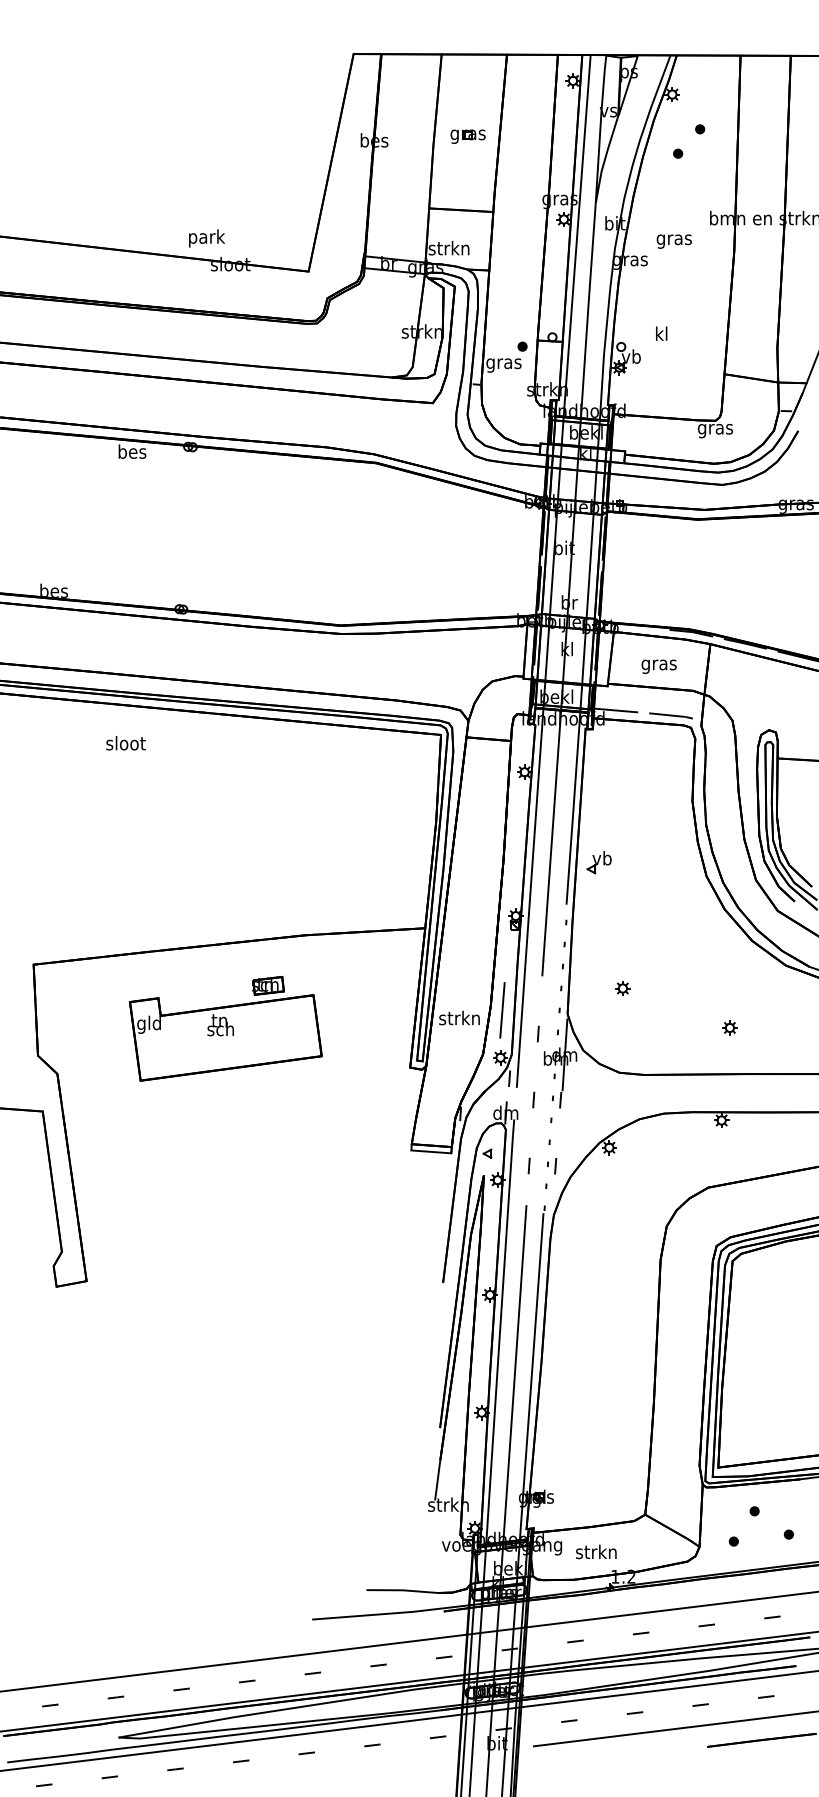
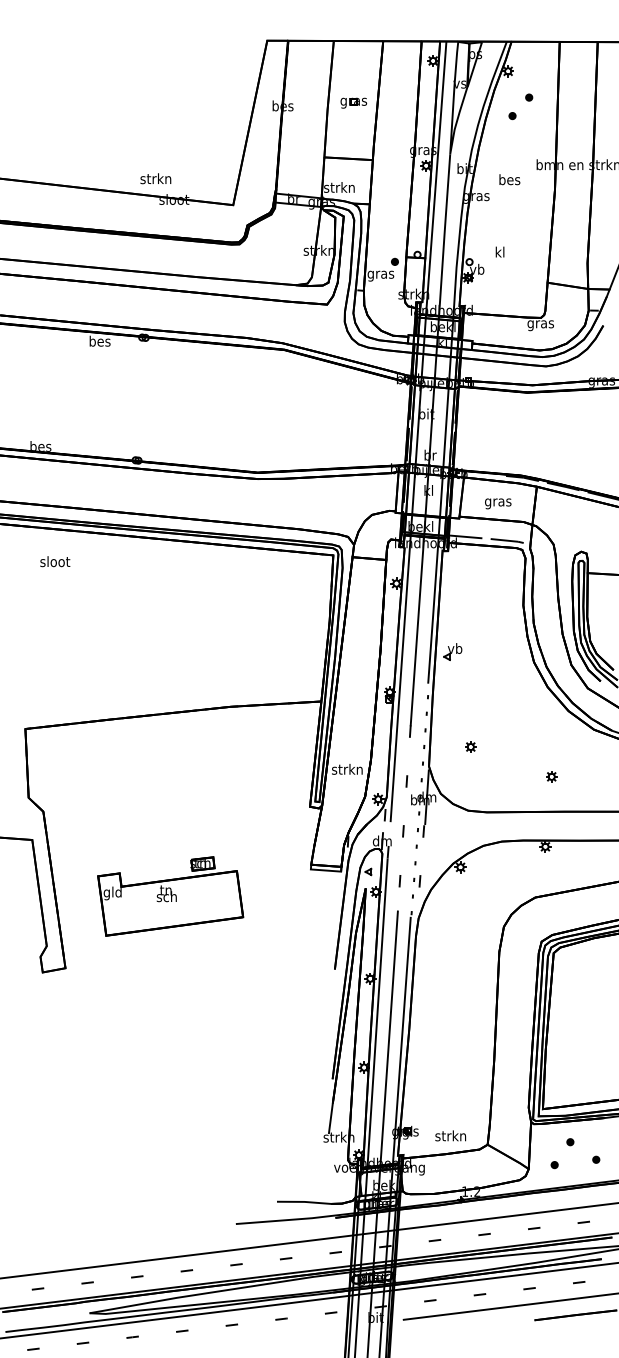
text: (205, 237) -> (155, 179), park -> strkn
text: (674, 238) -> (509, 180), gras -> bes
text: (126, 743) -> (55, 561), moved
line: (502, 1010) -> (379, 763), removed
part: (225, 1028) -> (170, 896), moved
text: (596, 1551) -> (450, 1135), moved

